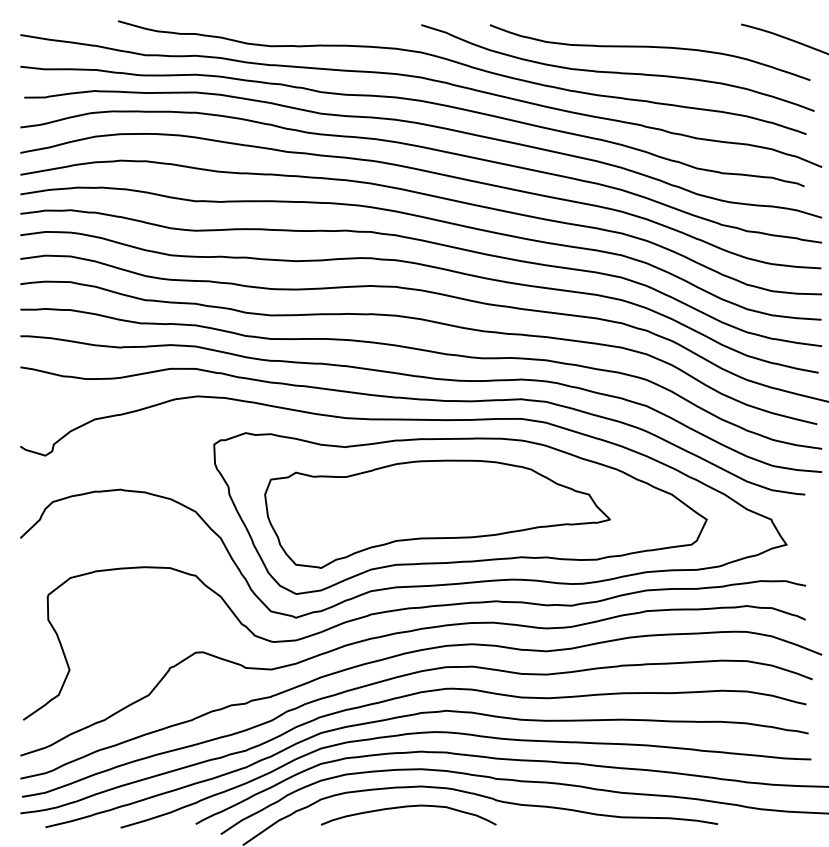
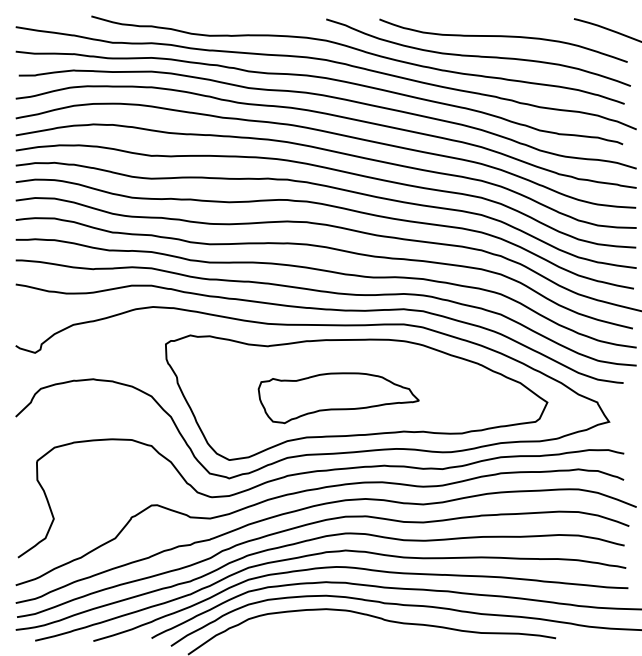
part: (437, 513) -> (338, 397), size x0.6
curve: (408, 807) -> (316, 625), removed

